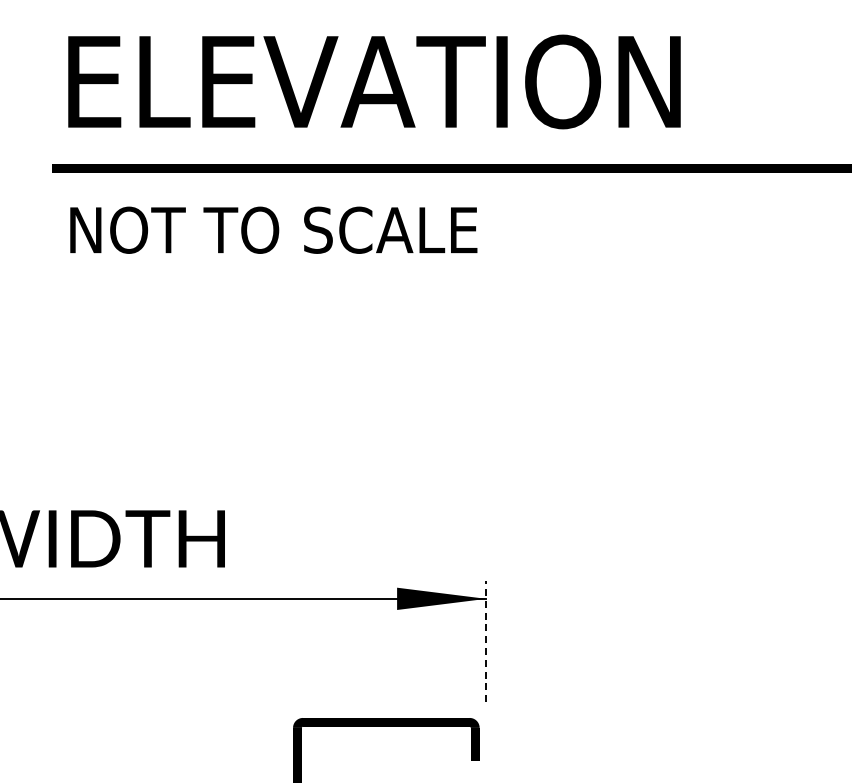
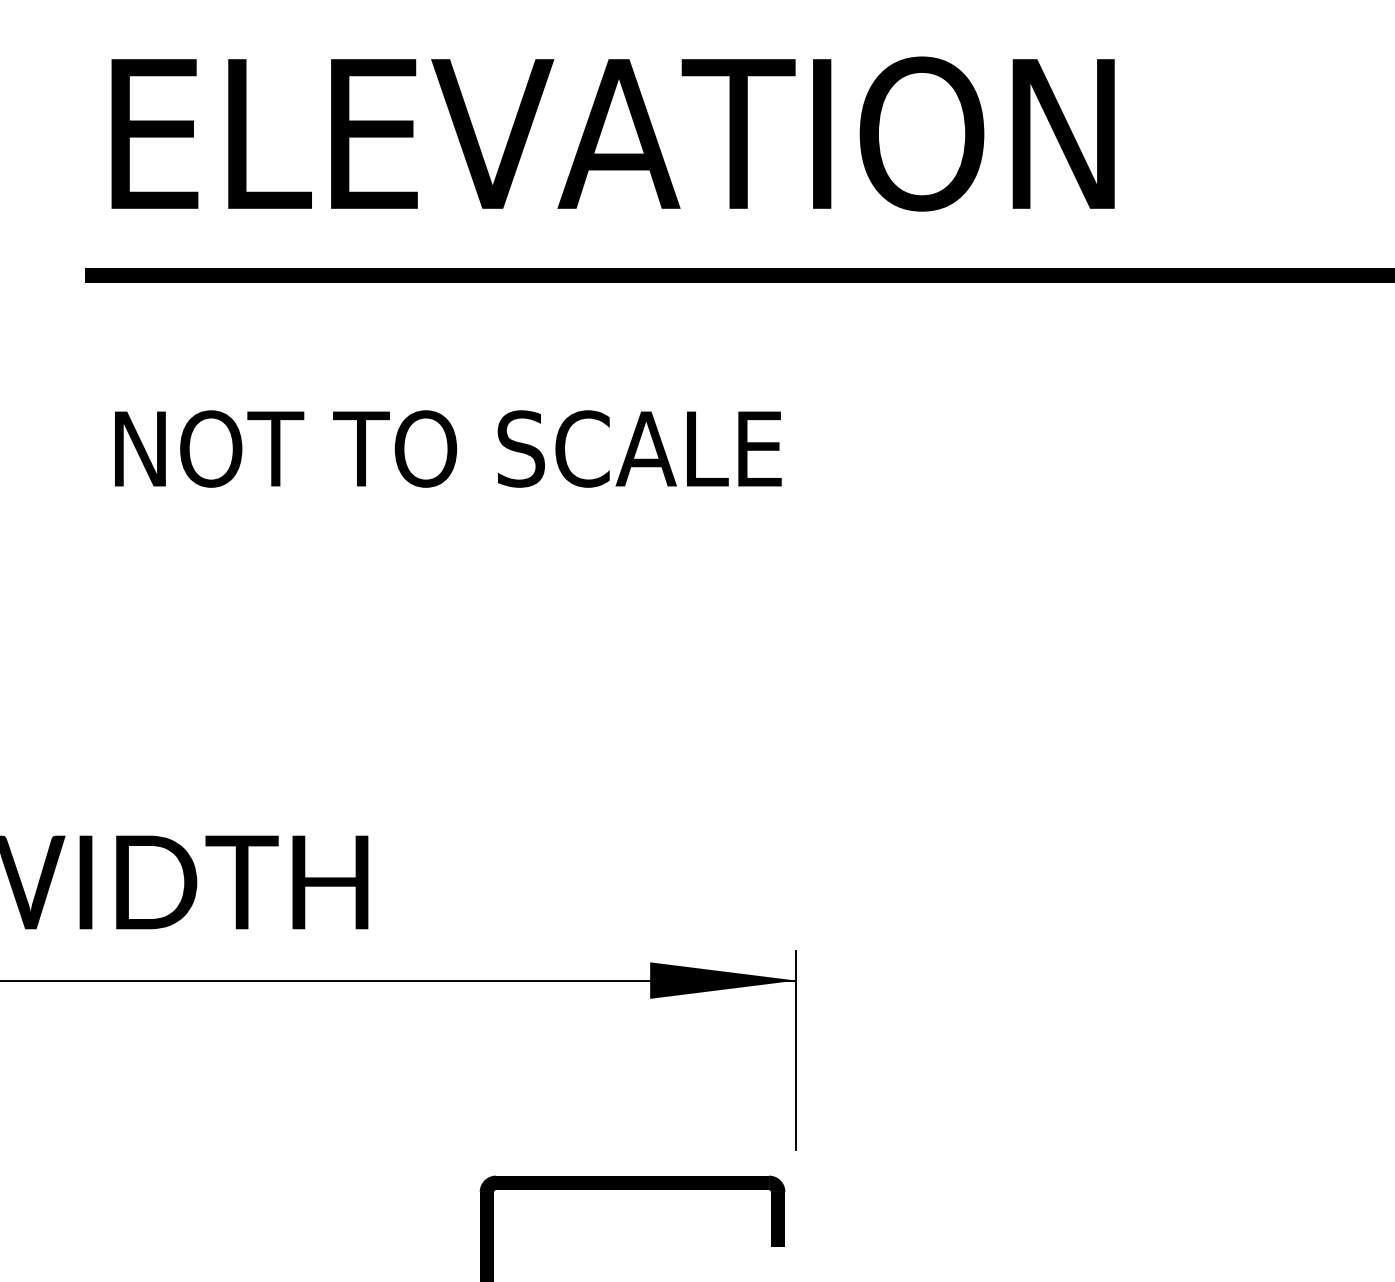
text: (273, 229) -> (447, 447), moved
line: (486, 641) -> (796, 1050), dashed -> solid

